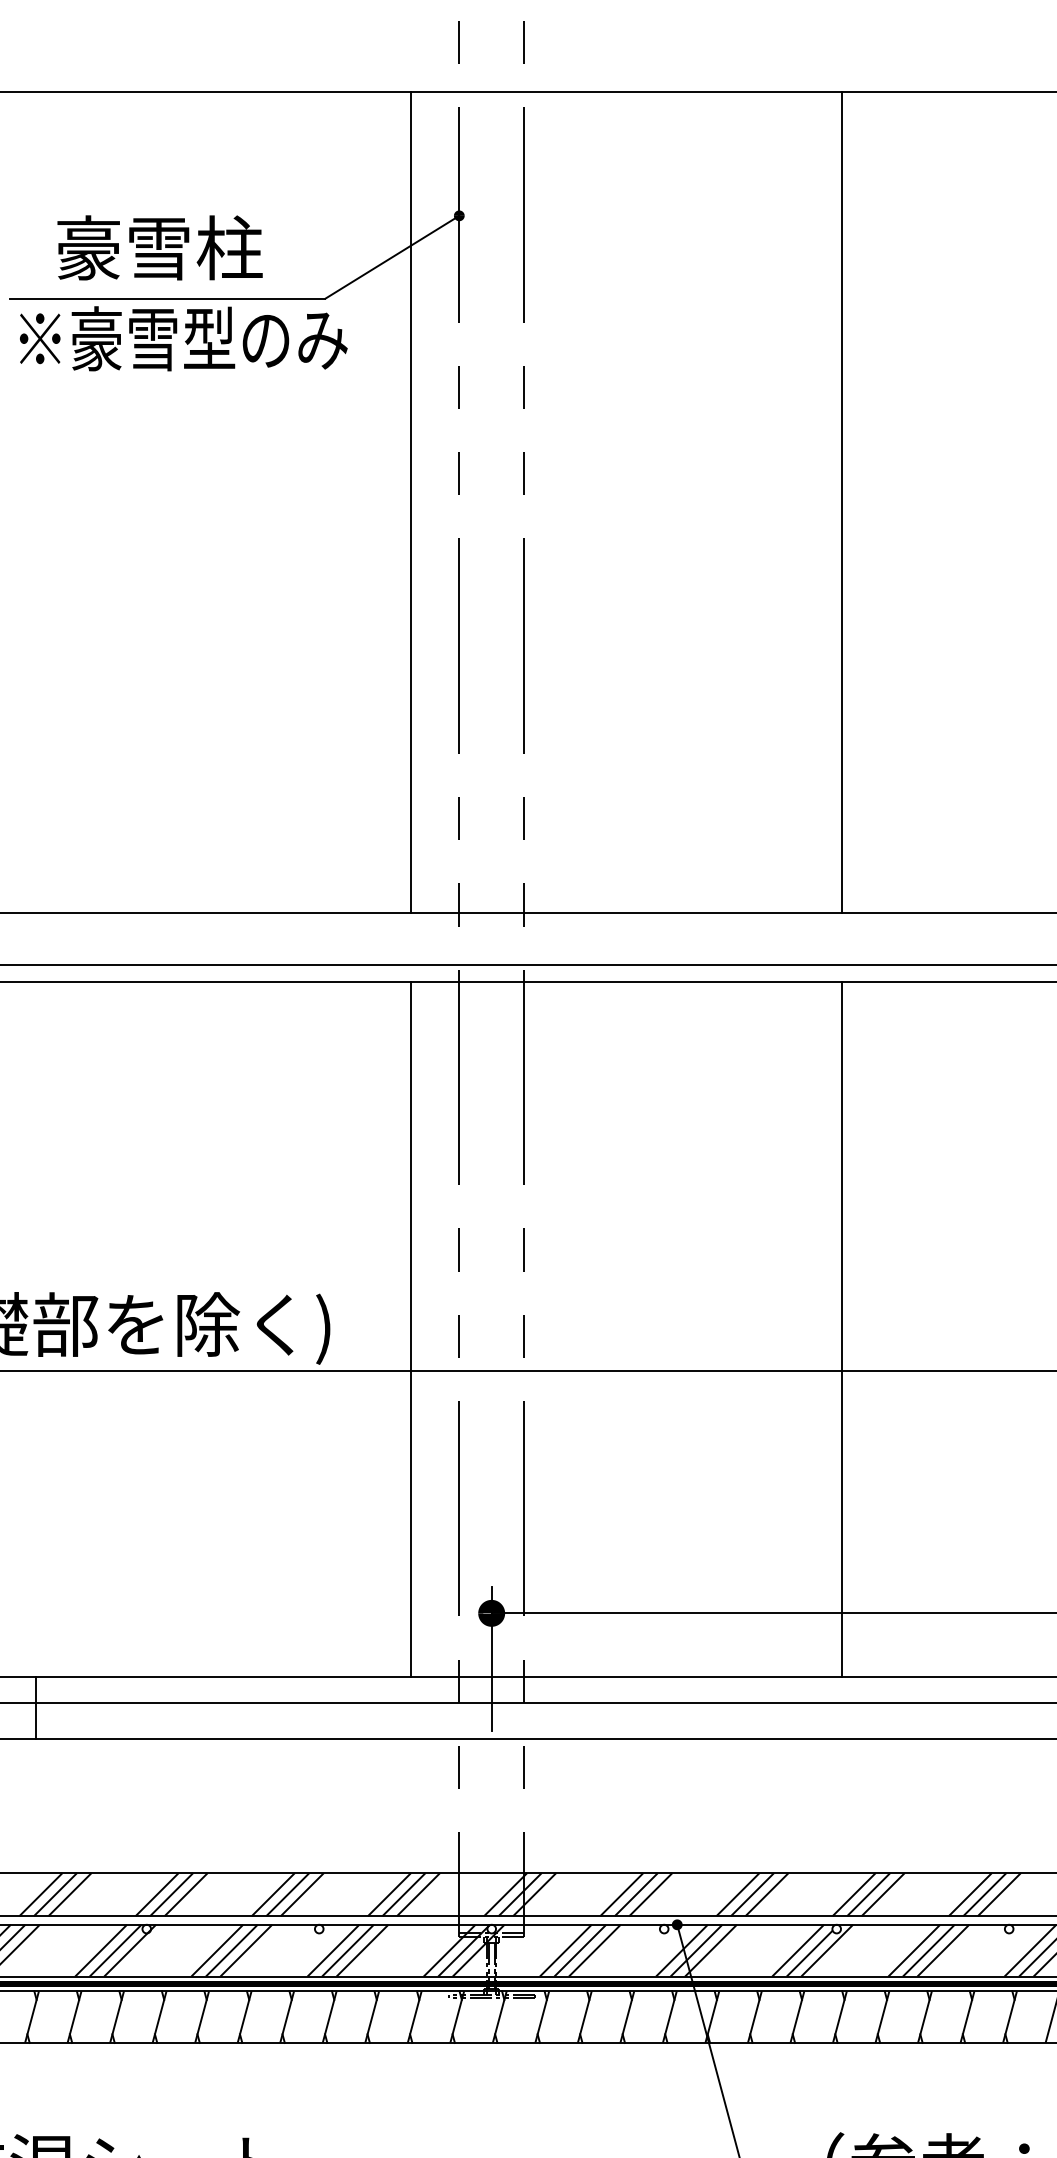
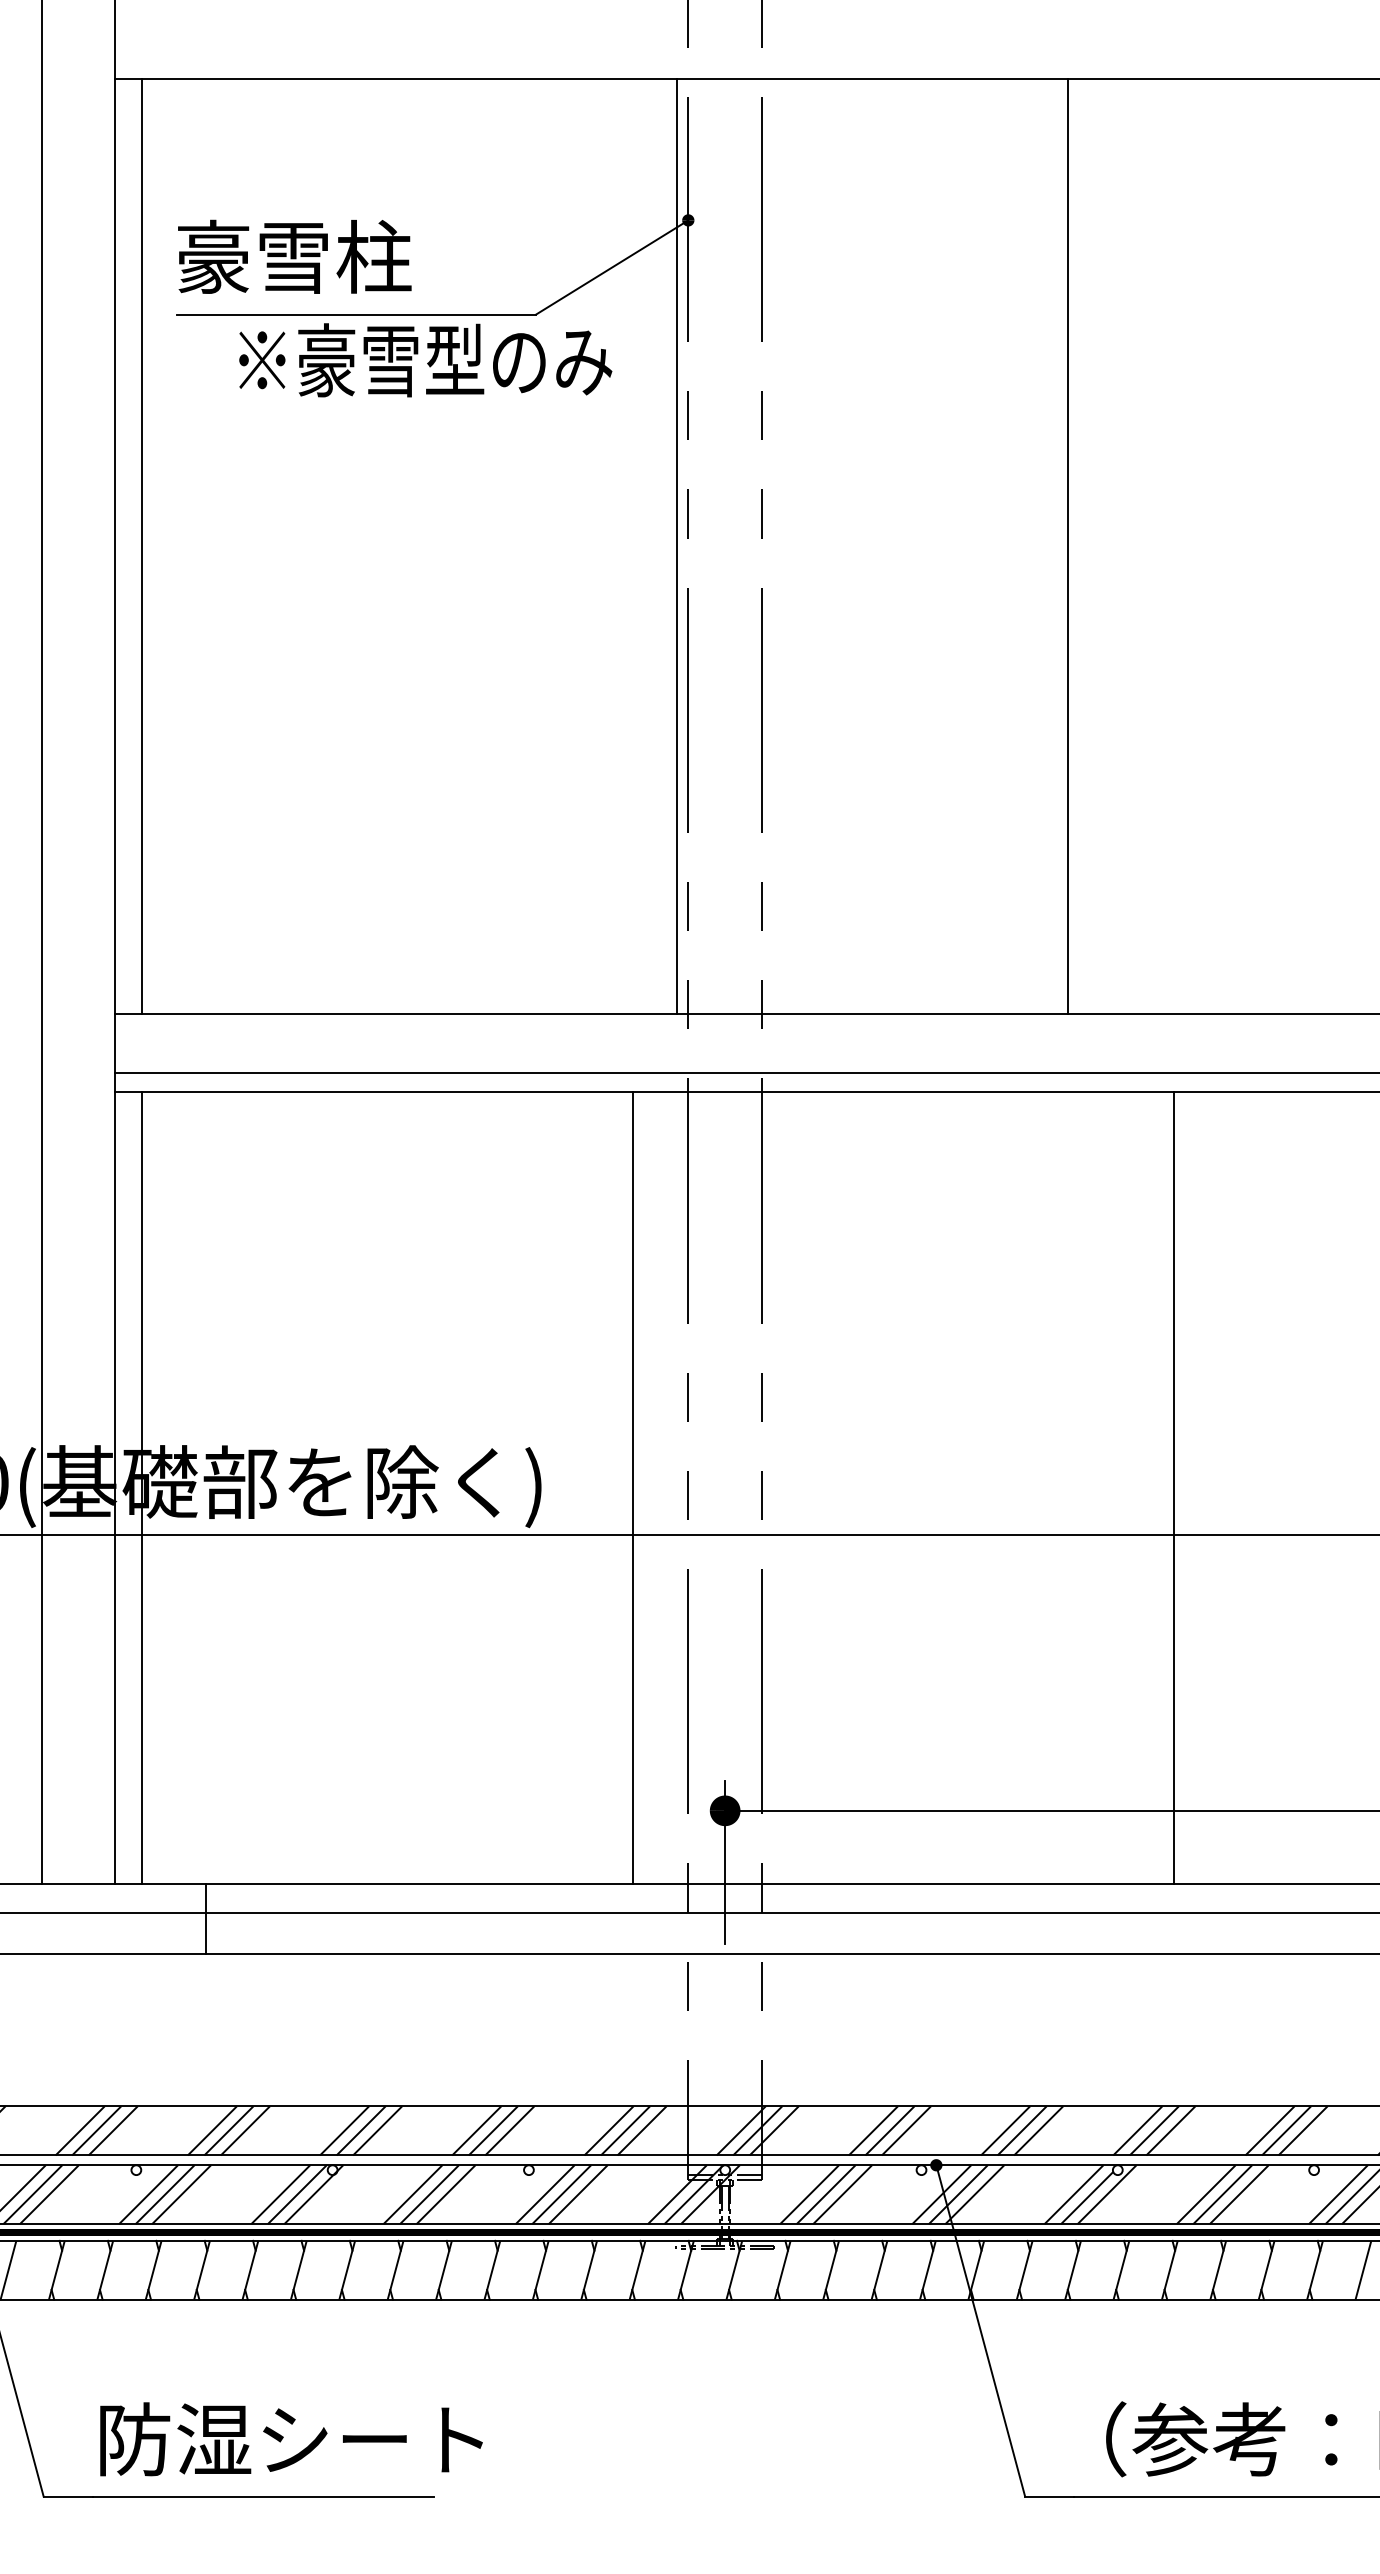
text: (159, 247) -> (294, 256), moved
text: (183, 338) -> (425, 360), moved
line: (410, 502) -> (676, 546), moved
line: (841, 502) -> (1067, 546), moved
line: (841, 1329) -> (1173, 1487), moved

